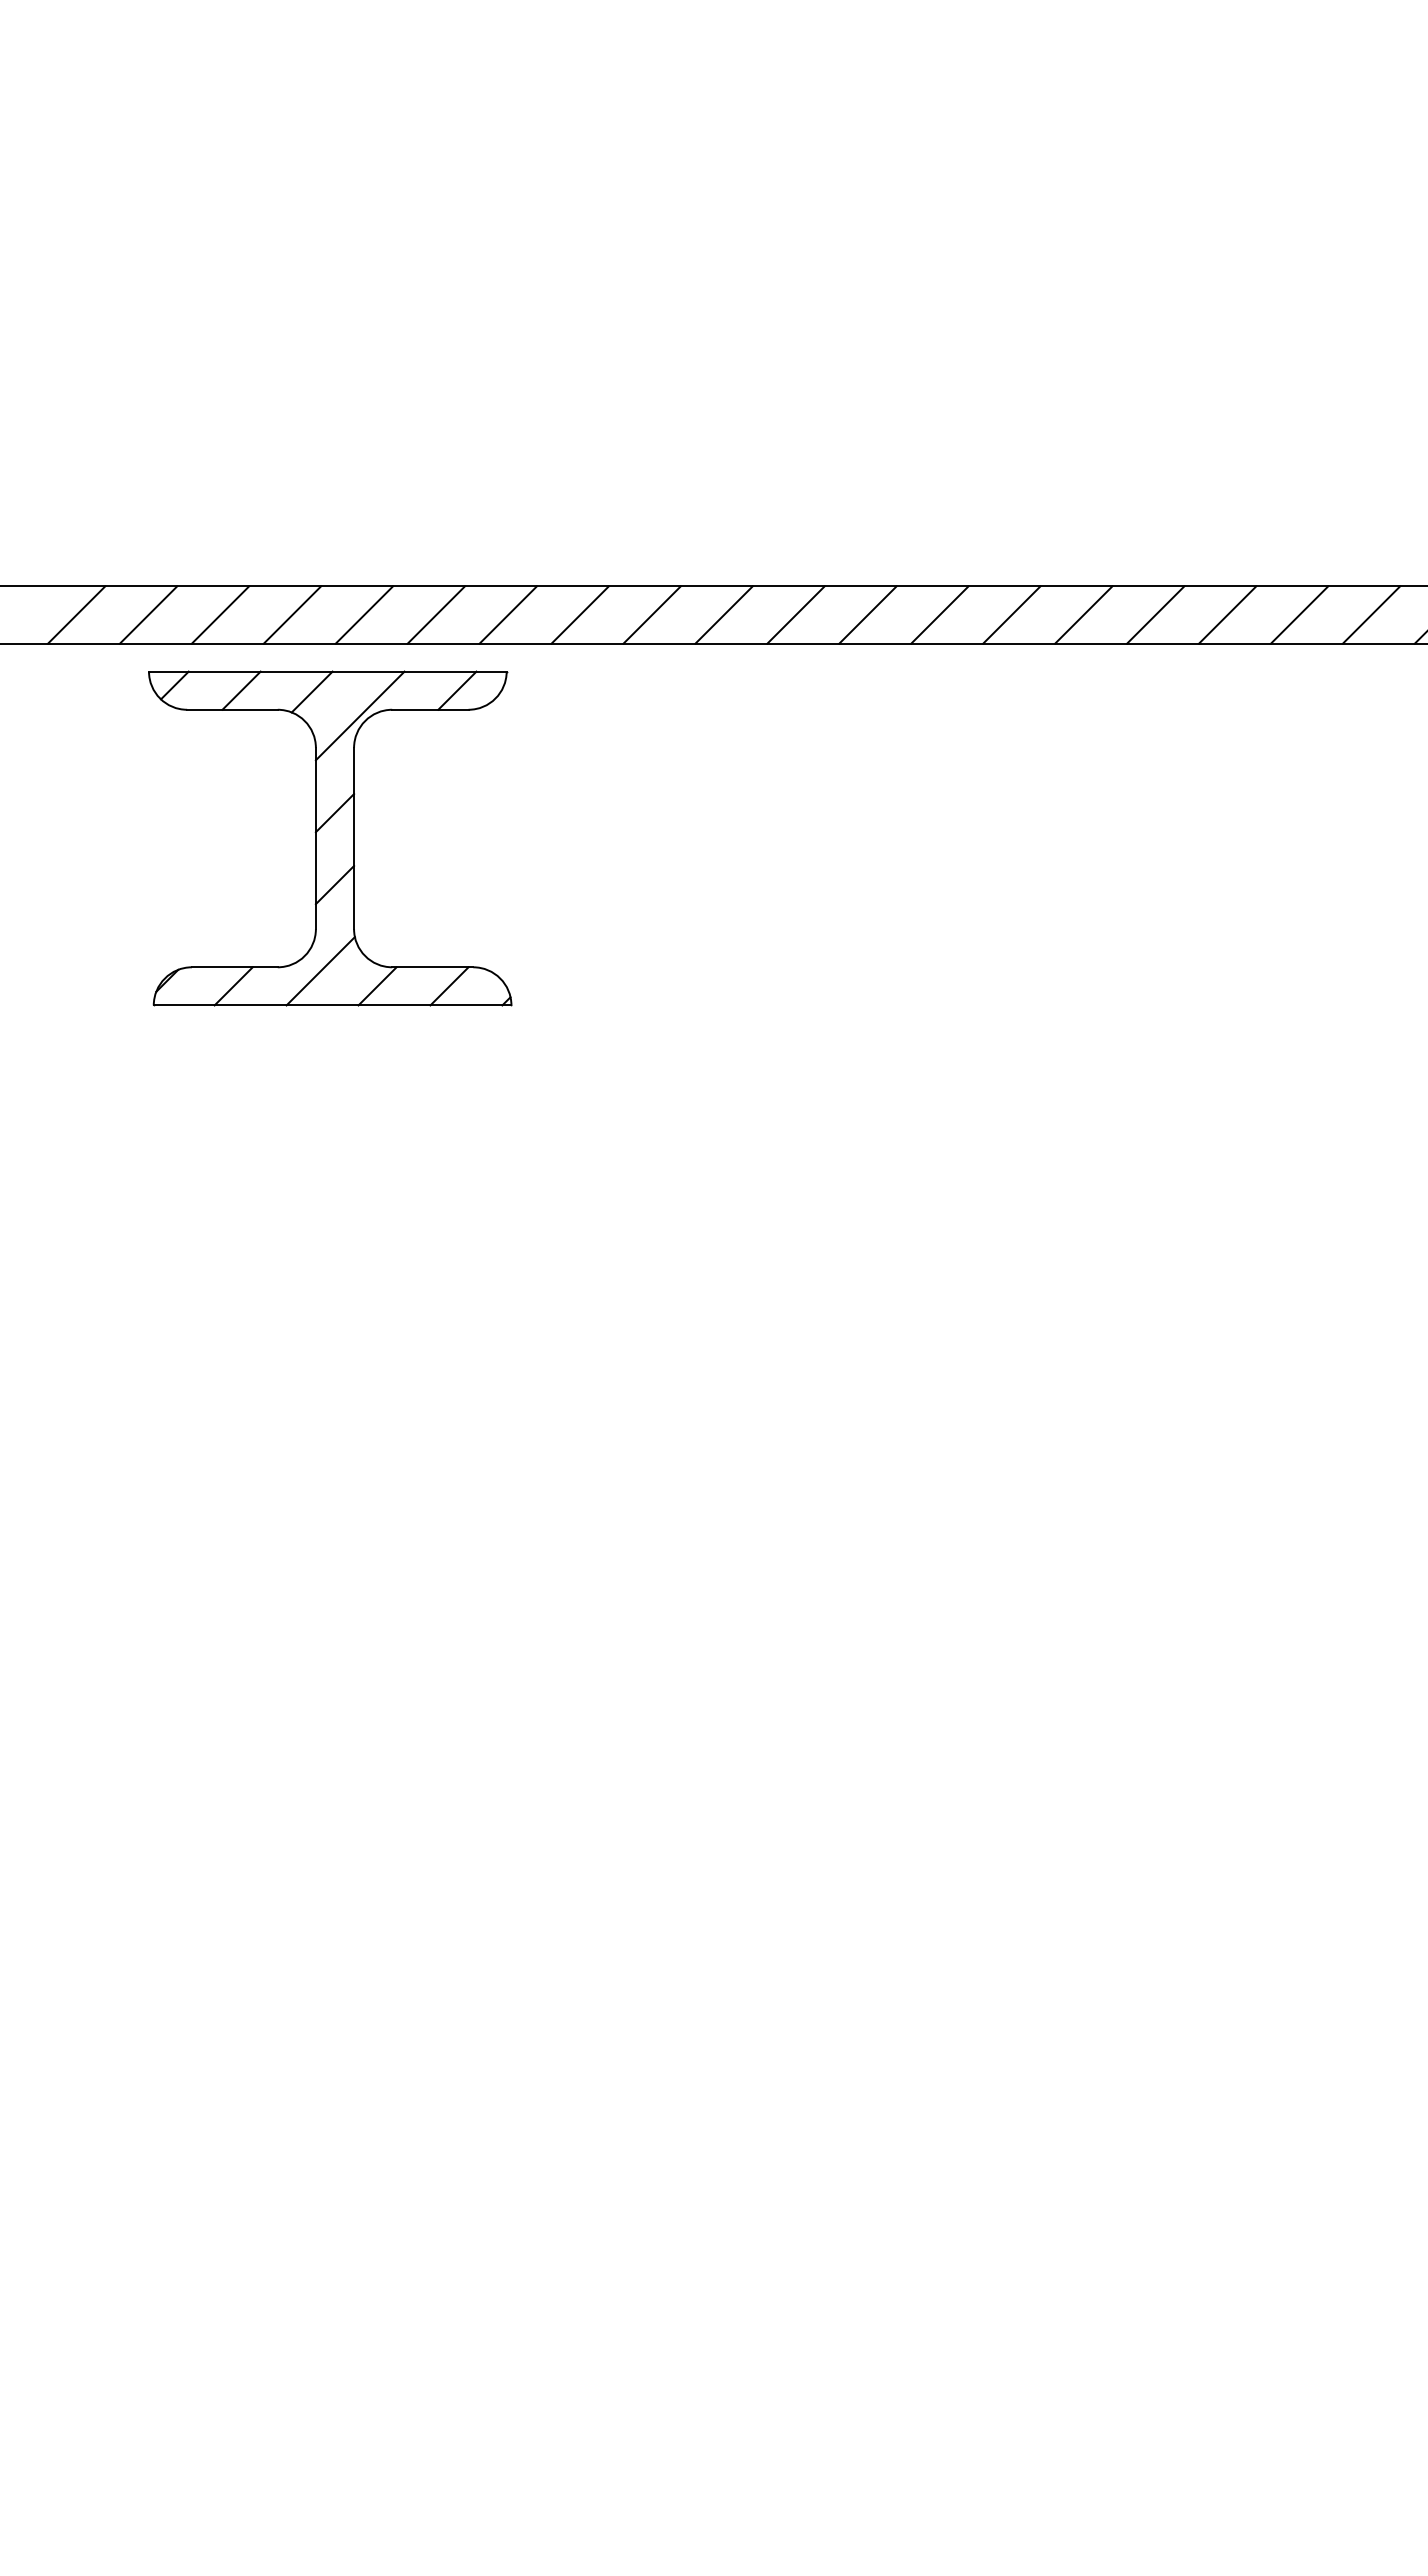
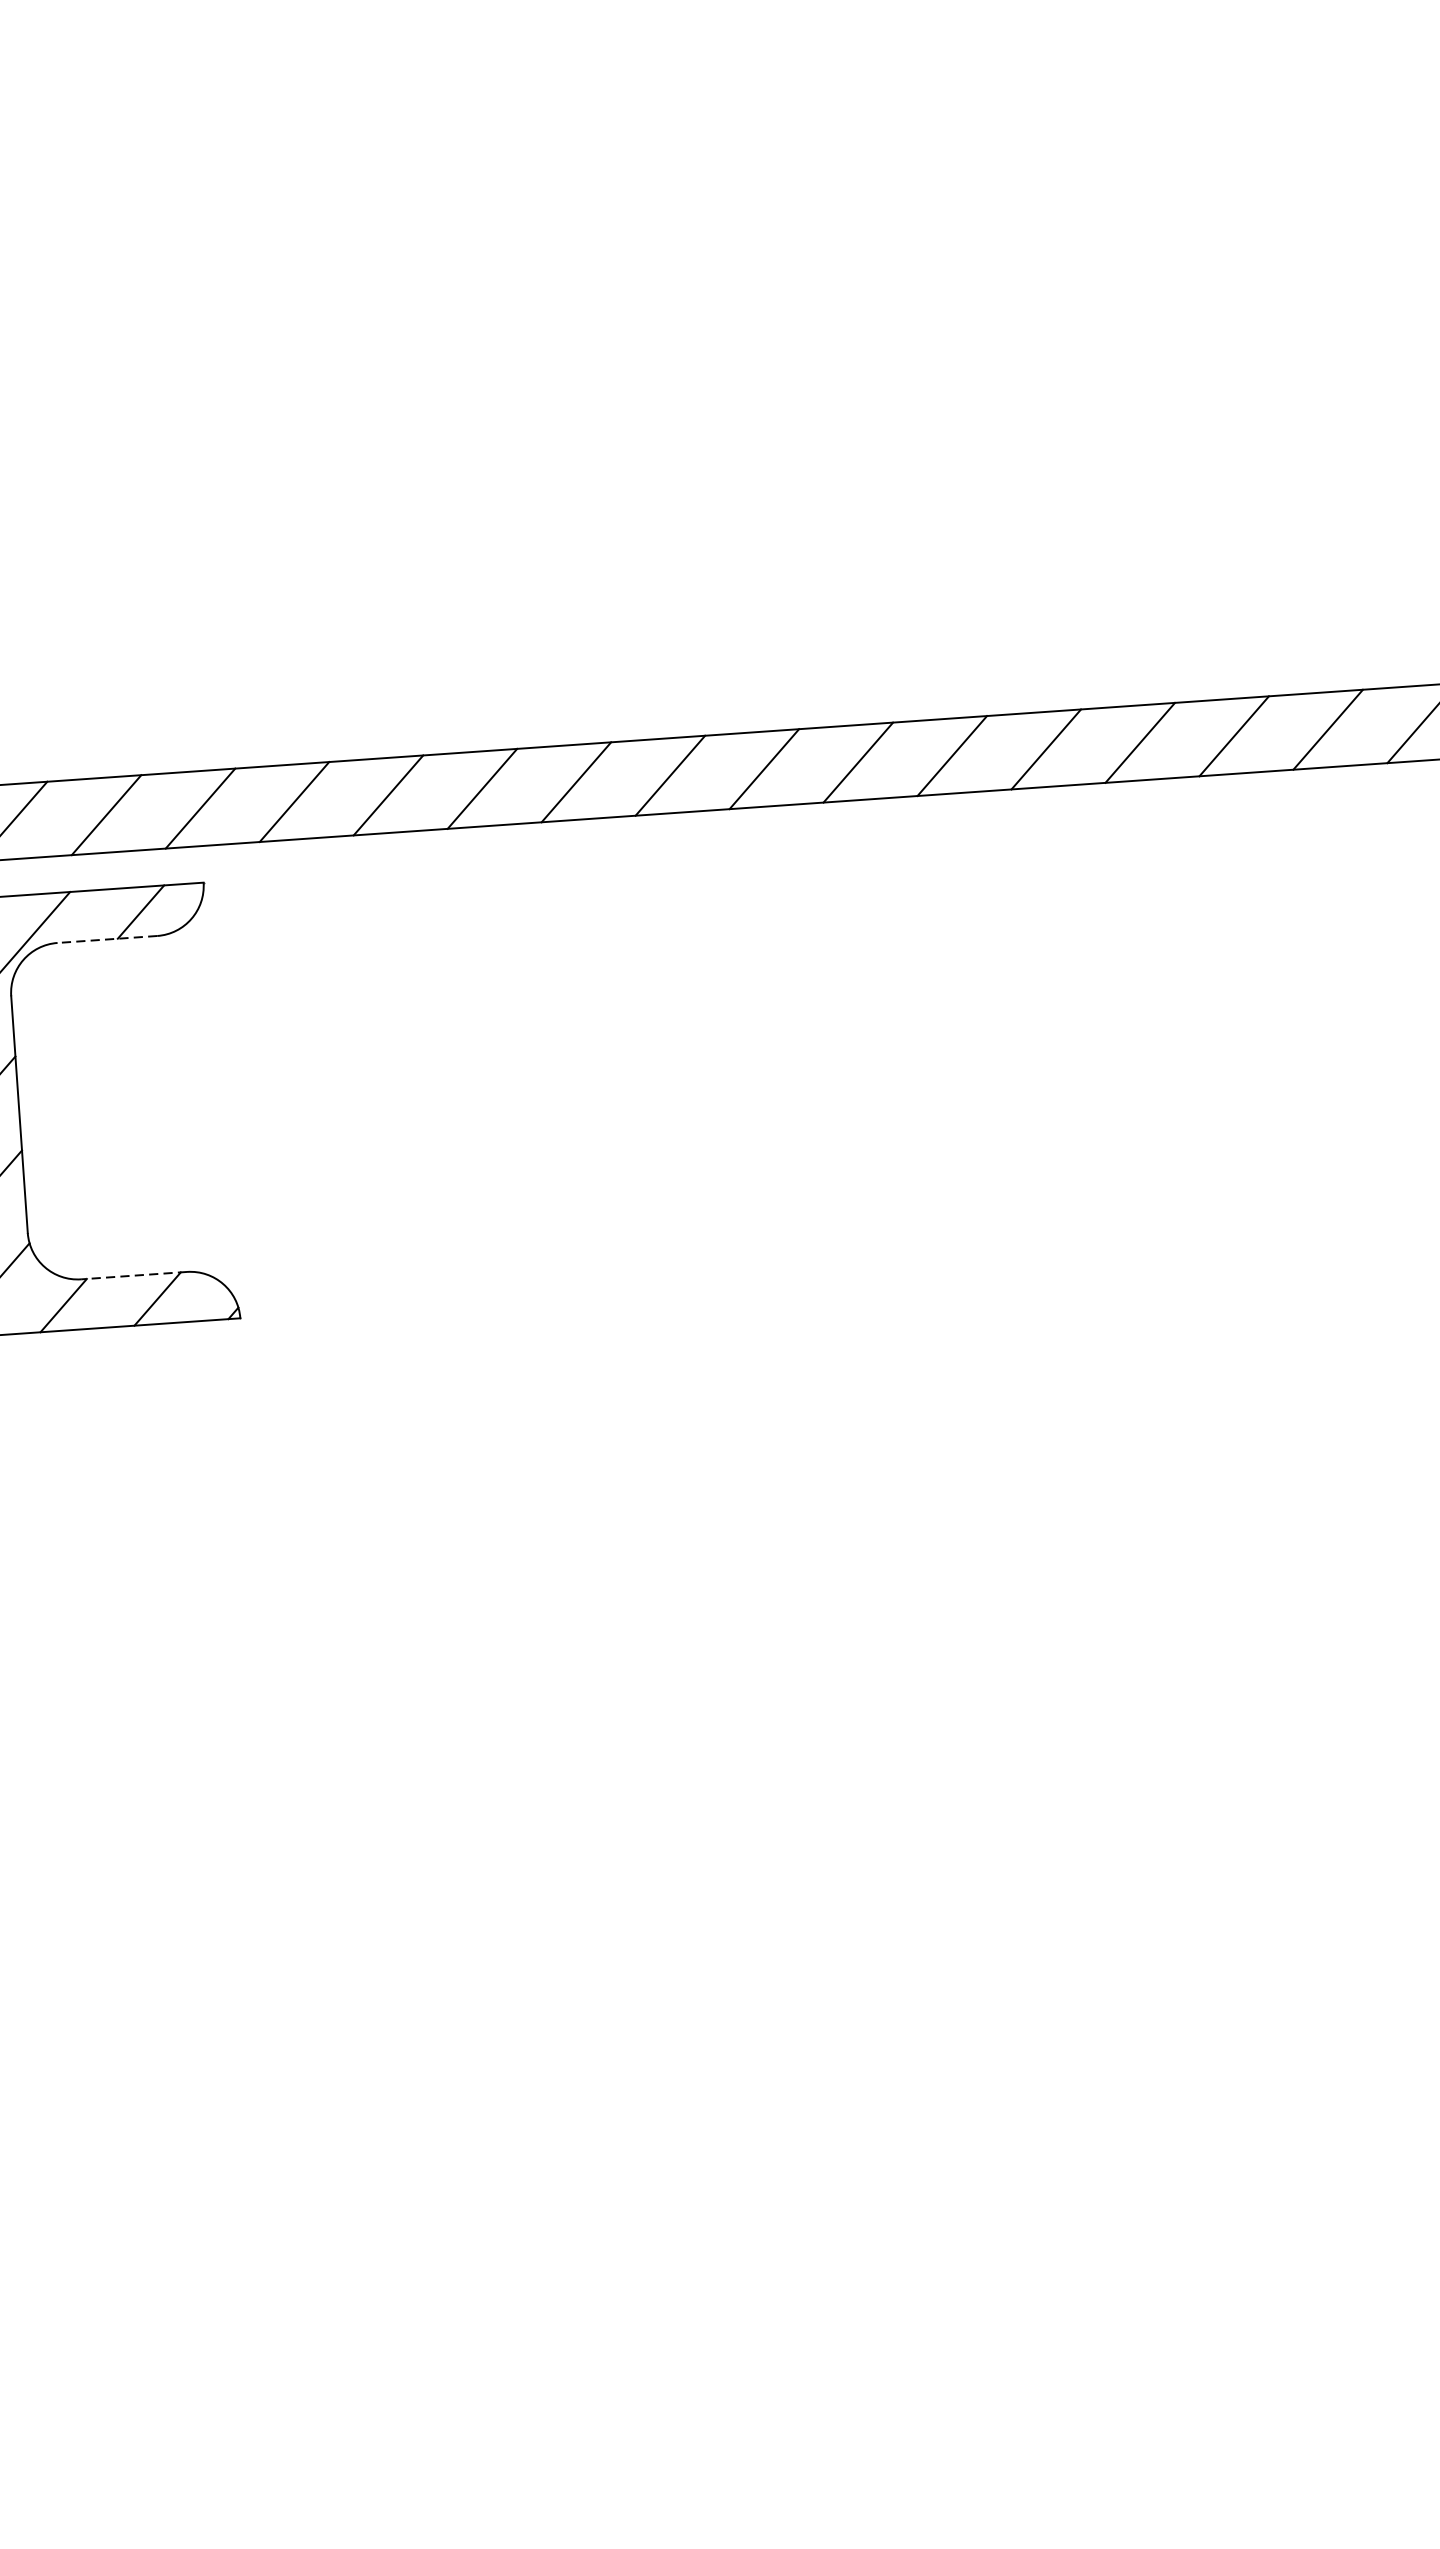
line: (429, 709) -> (106, 939), solid -> dashed
line: (432, 967) -> (133, 1275), solid -> dashed

